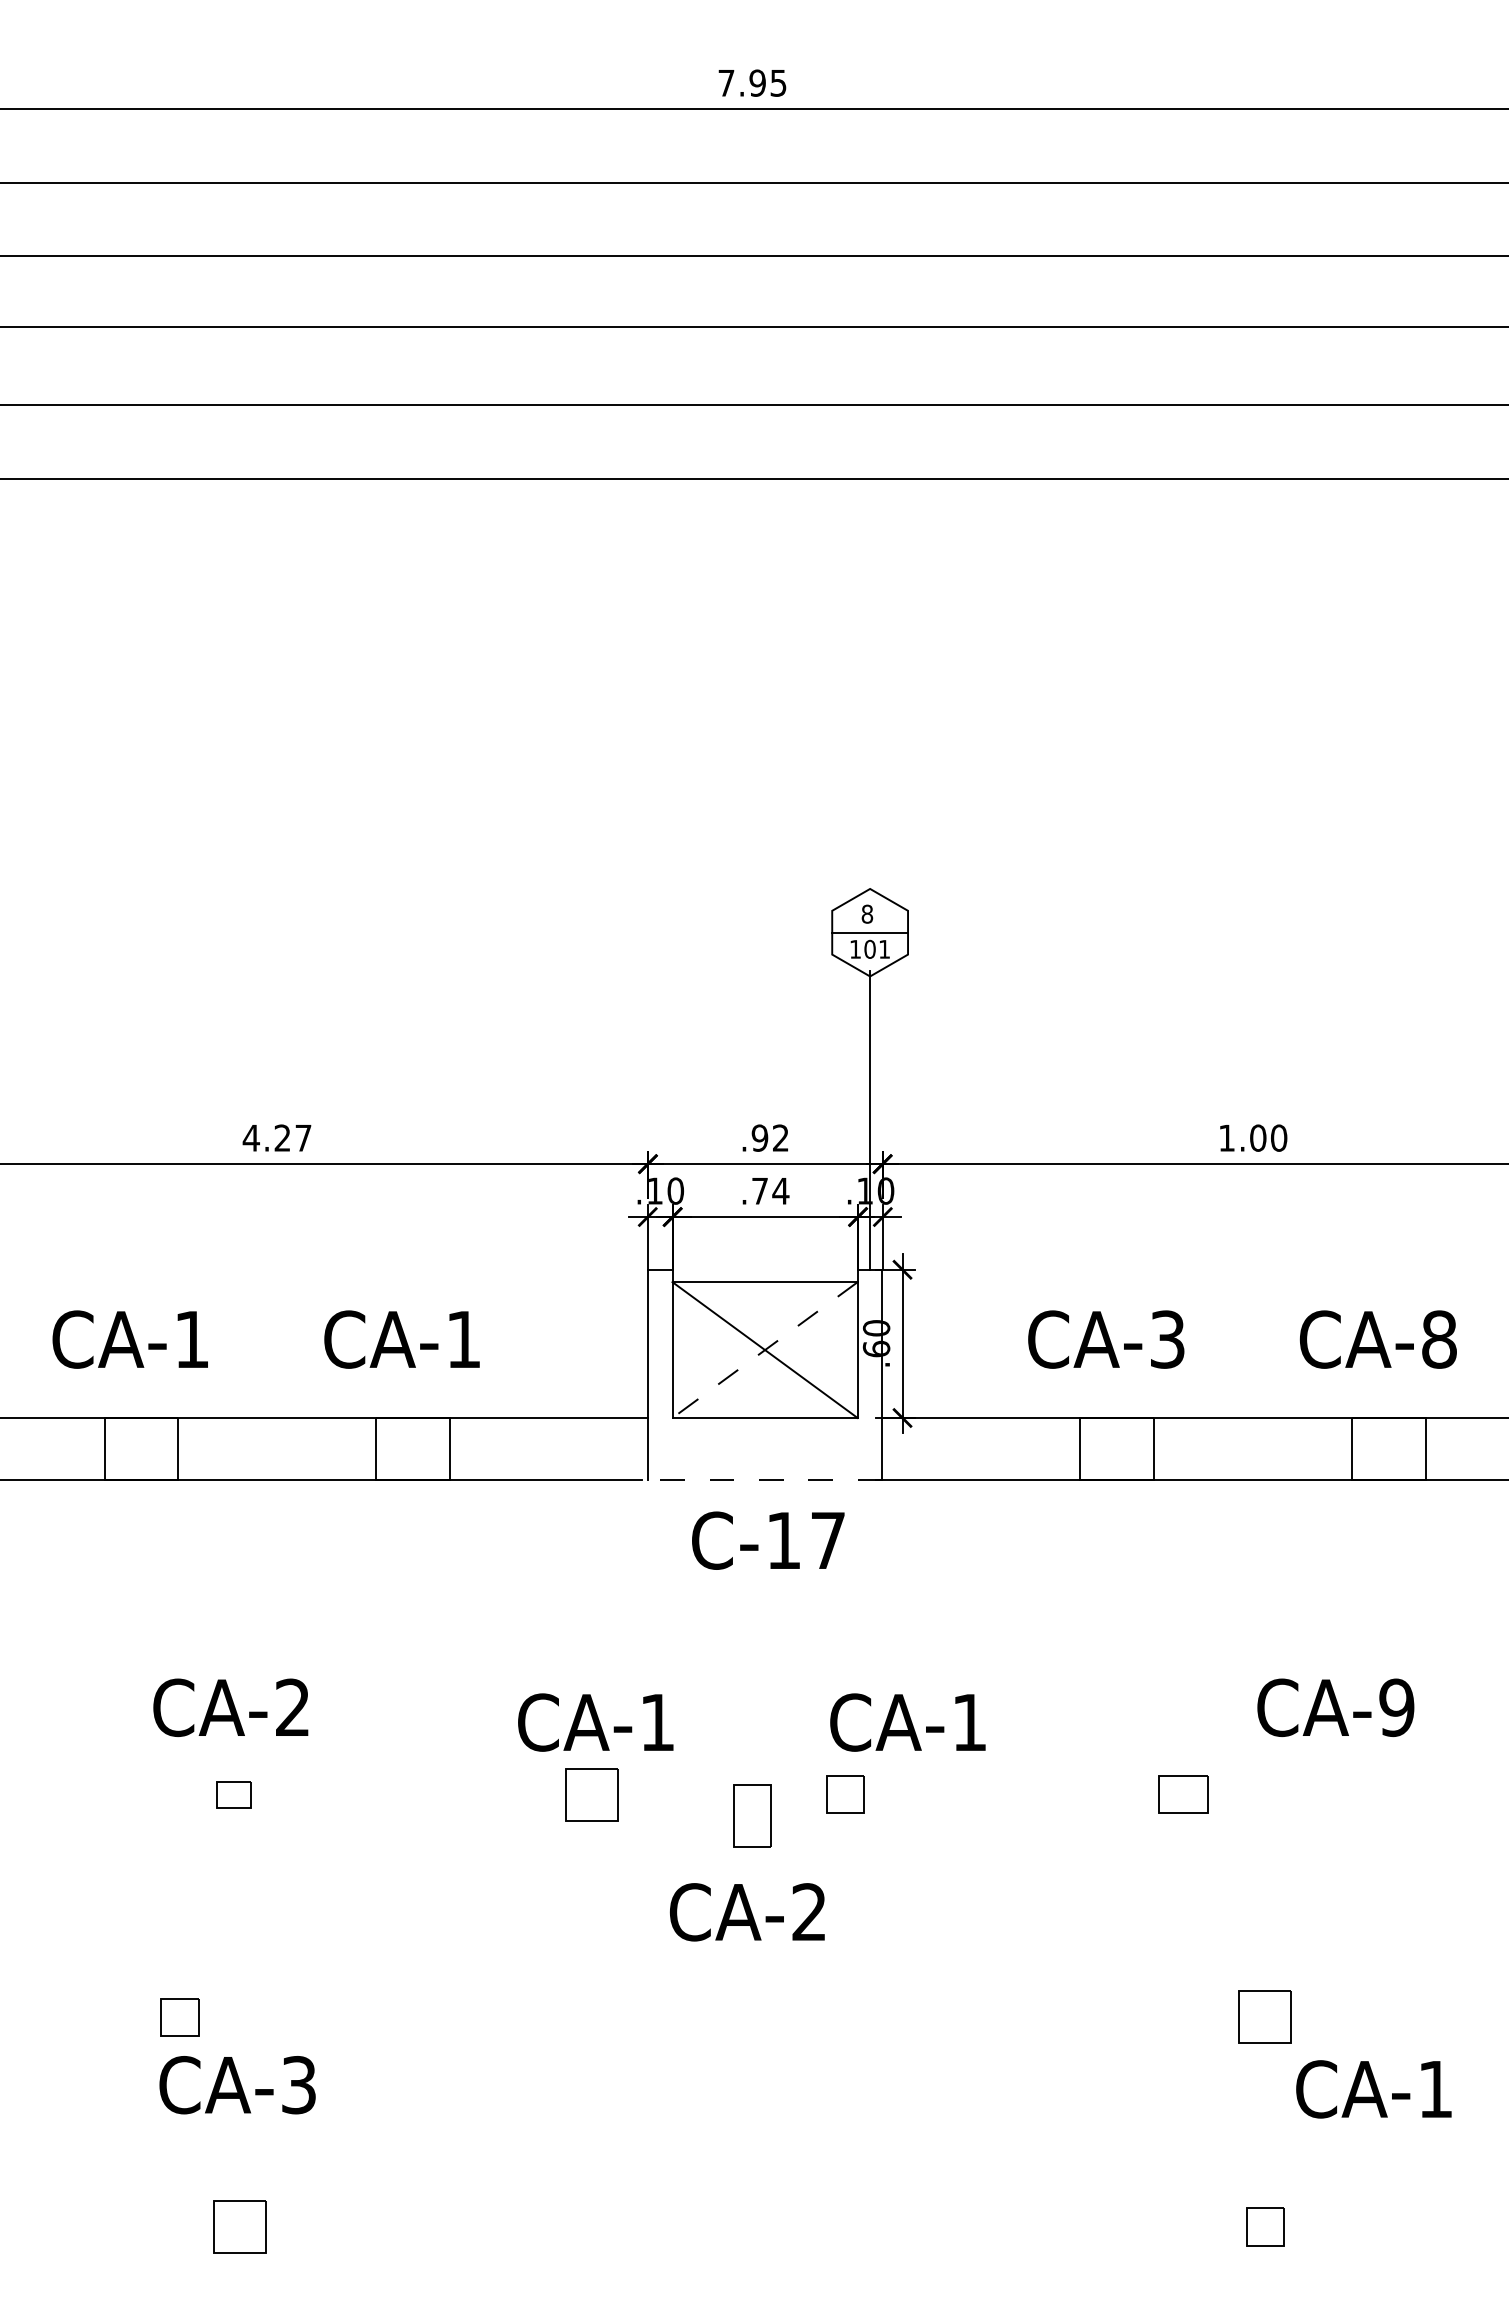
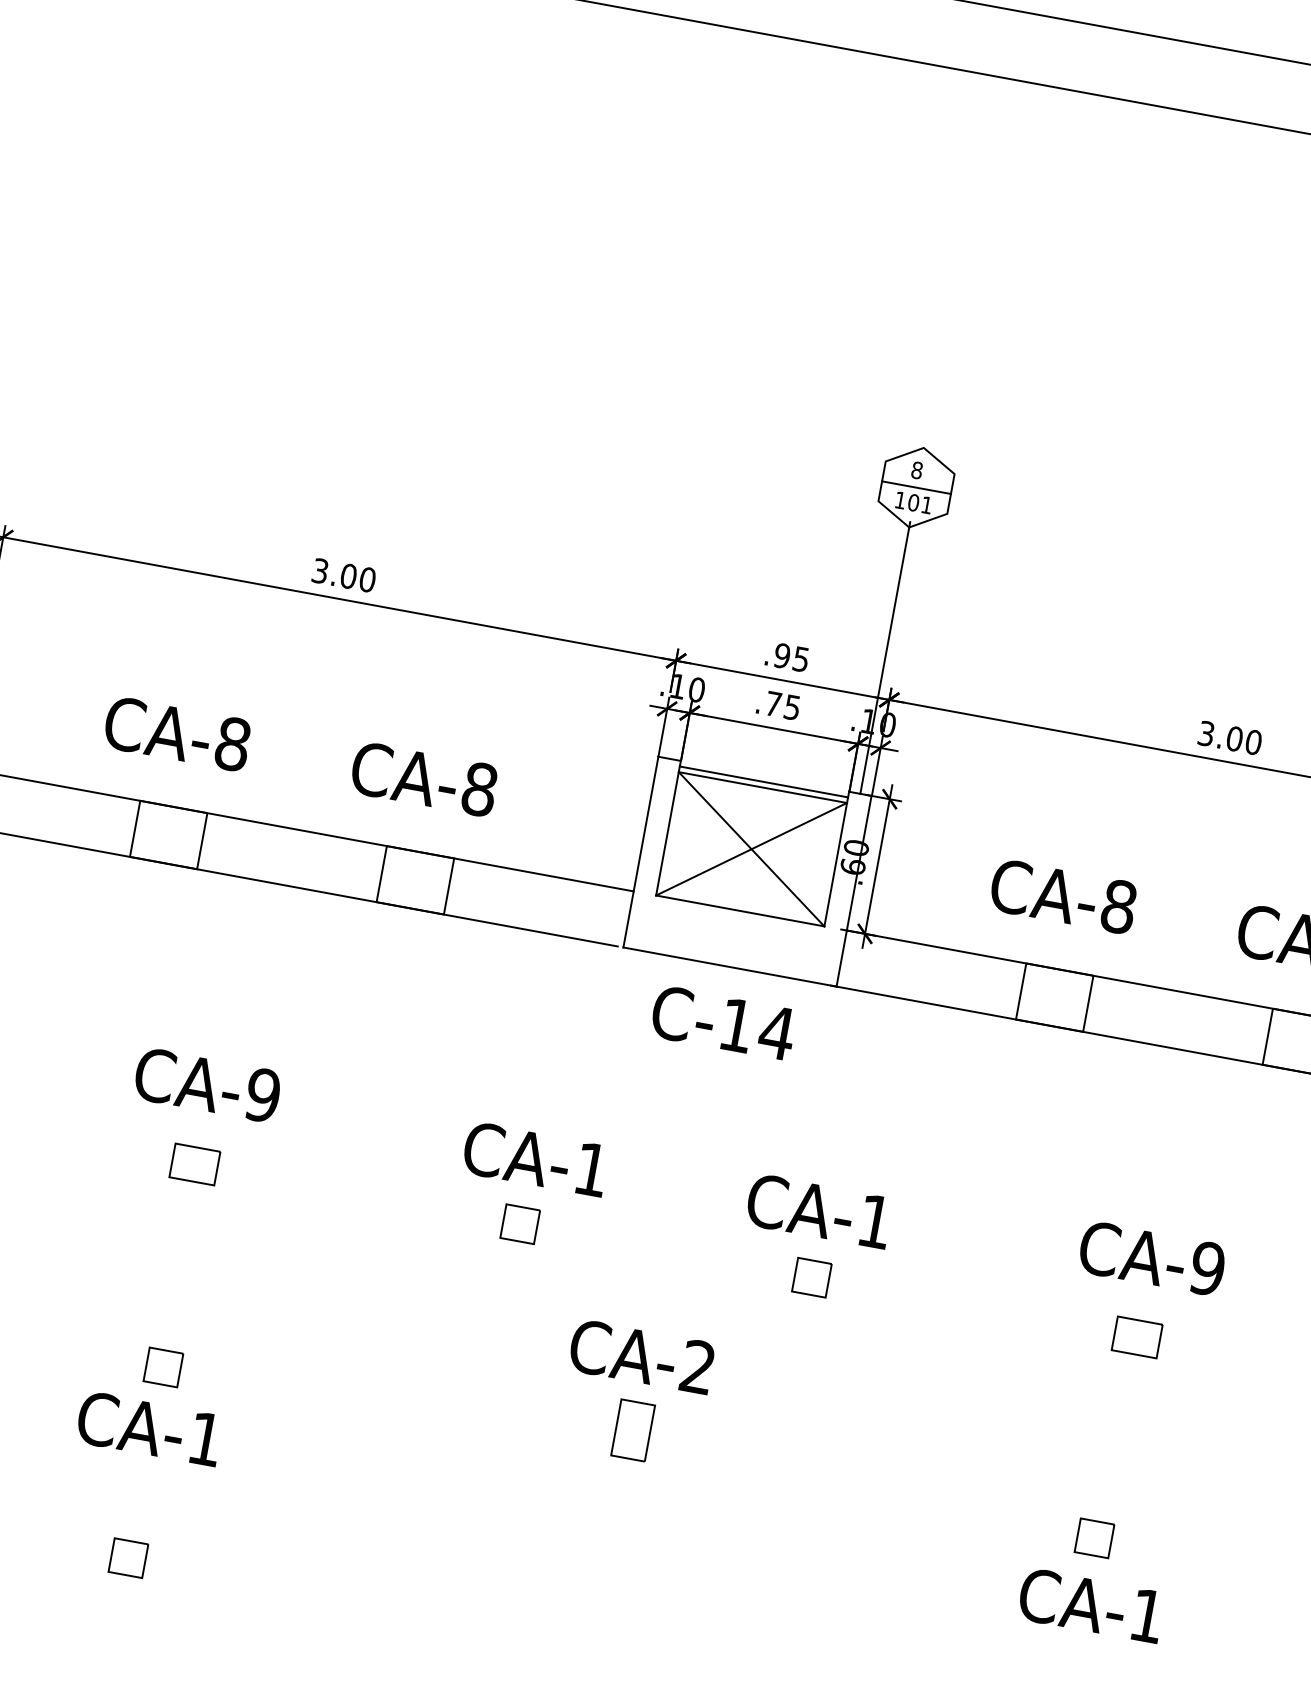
text: (276, 1137) -> (343, 574), 4.27 -> 3.00
text: (780, 1137) -> (800, 658), .92 -> .95
text: (1226, 1137) -> (1206, 733), 1.00 -> 3.00
text: (780, 1191) -> (791, 707), .74 -> .75
line: (764, 1275) -> (763, 781), added
text: (191, 1339) -> (232, 744), CA-1 -> CA-8
text: (463, 1339) -> (479, 789), CA-1 -> CA-8
text: (1167, 1339) -> (1118, 906), CA-3 -> CA-8
line: (765, 1350) -> (751, 849), dashed -> solid
line: (764, 1479) -> (729, 966), dashed -> solid
text: (827, 1540) -> (776, 1032), C-17 -> C-14
text: (292, 1707) -> (262, 1095), CA-2 -> CA-9
text: (1335, 1707) -> (1151, 1258), moved
part: (233, 1794) -> (194, 1164), size x1.43
part: (591, 1794) -> (519, 1223), size x0.71
part: (845, 1794) -> (812, 1277), moved
part: (1183, 1794) -> (1137, 1337), moved
part: (752, 1815) -> (633, 1429), moved
part: (179, 2017) -> (162, 1367), moved
part: (1265, 2017) -> (1094, 1538), size x0.71
text: (298, 2085) -> (205, 1439), CA-3 -> CA-1
text: (1373, 2089) -> (1090, 1605), moved
part: (239, 2226) -> (128, 1557), size x0.71

